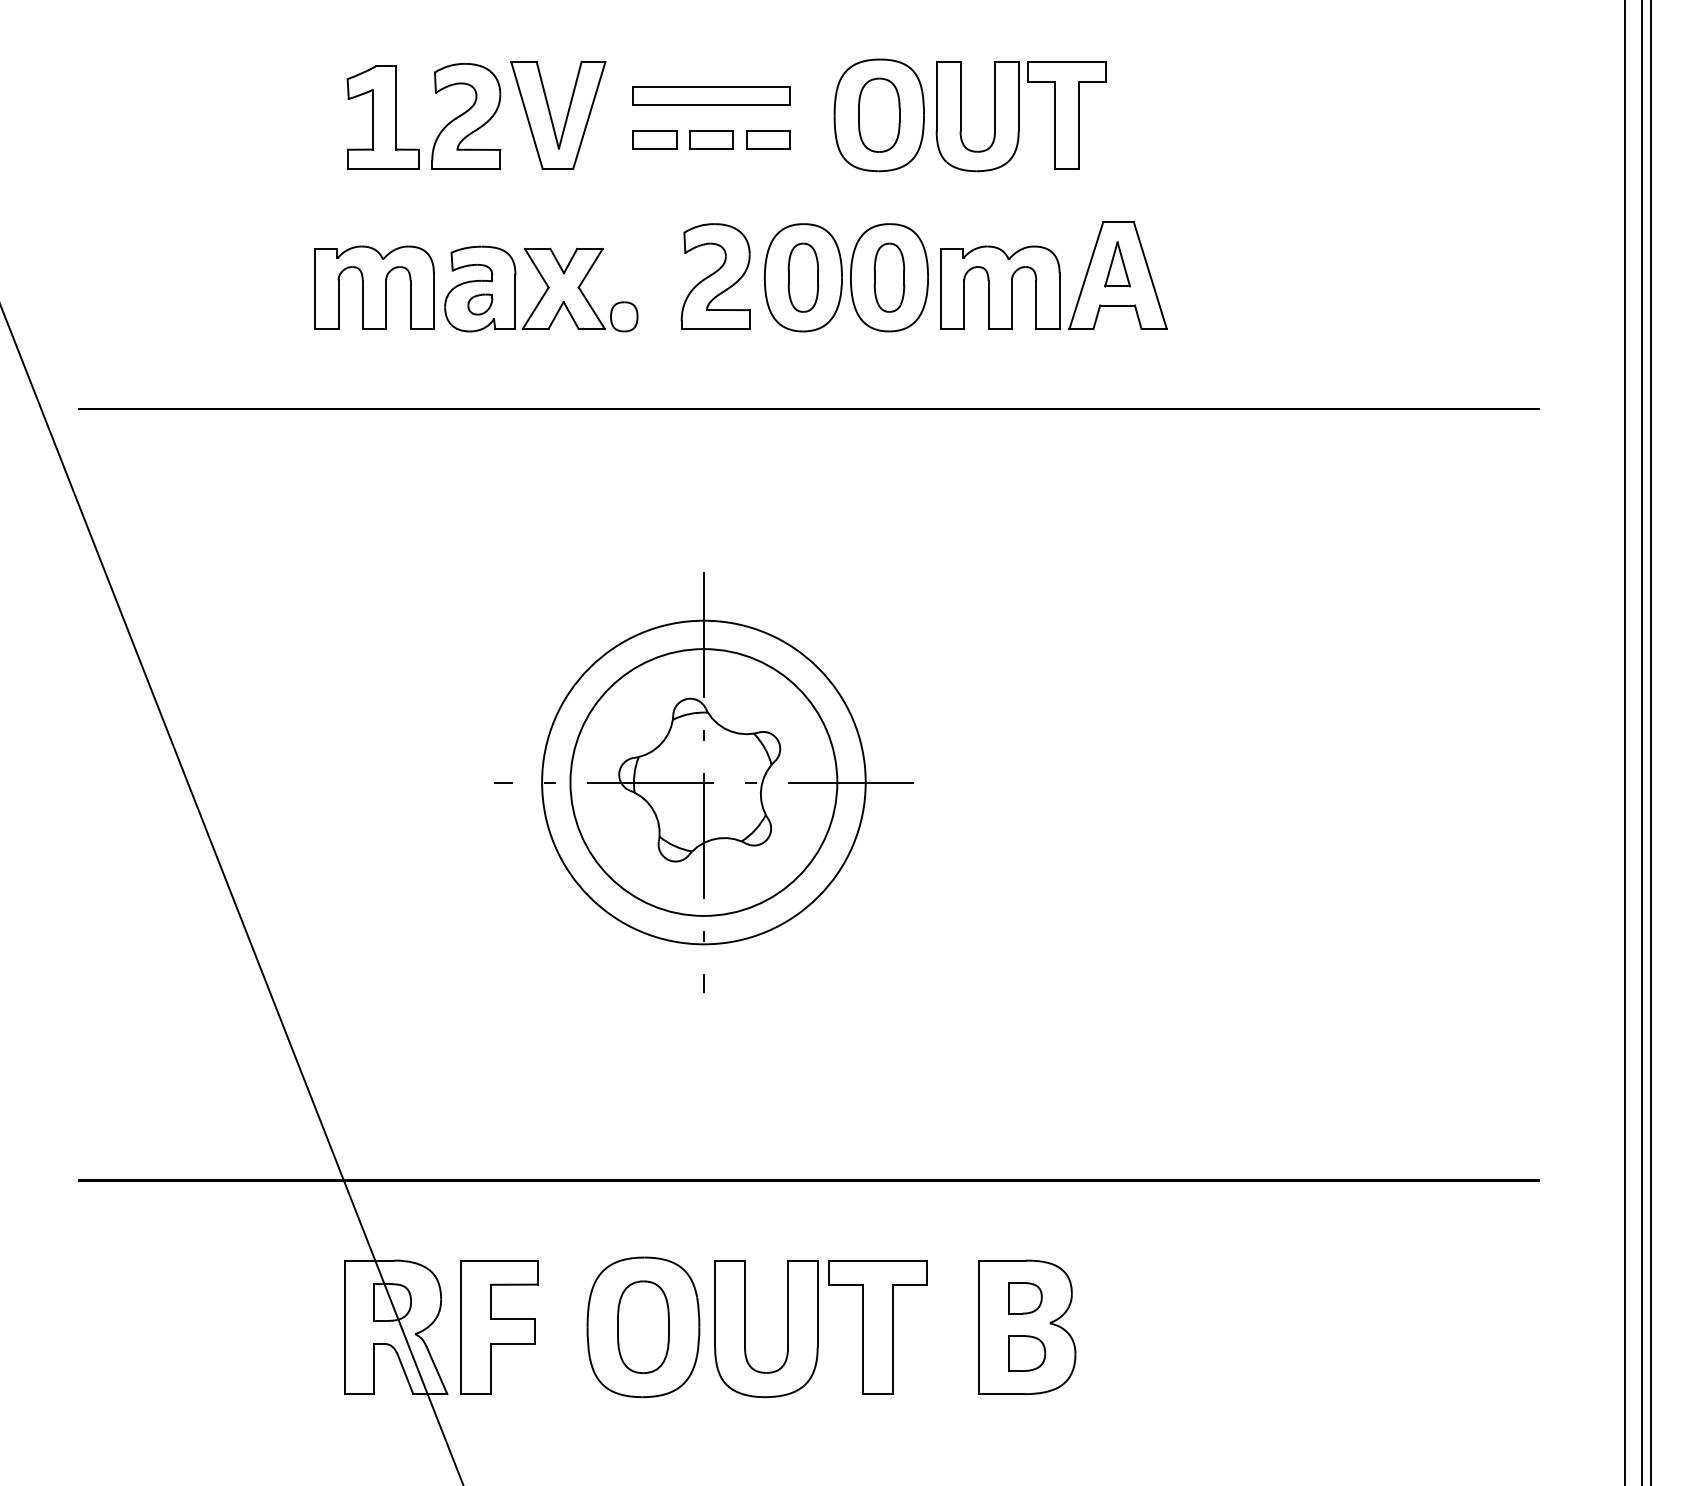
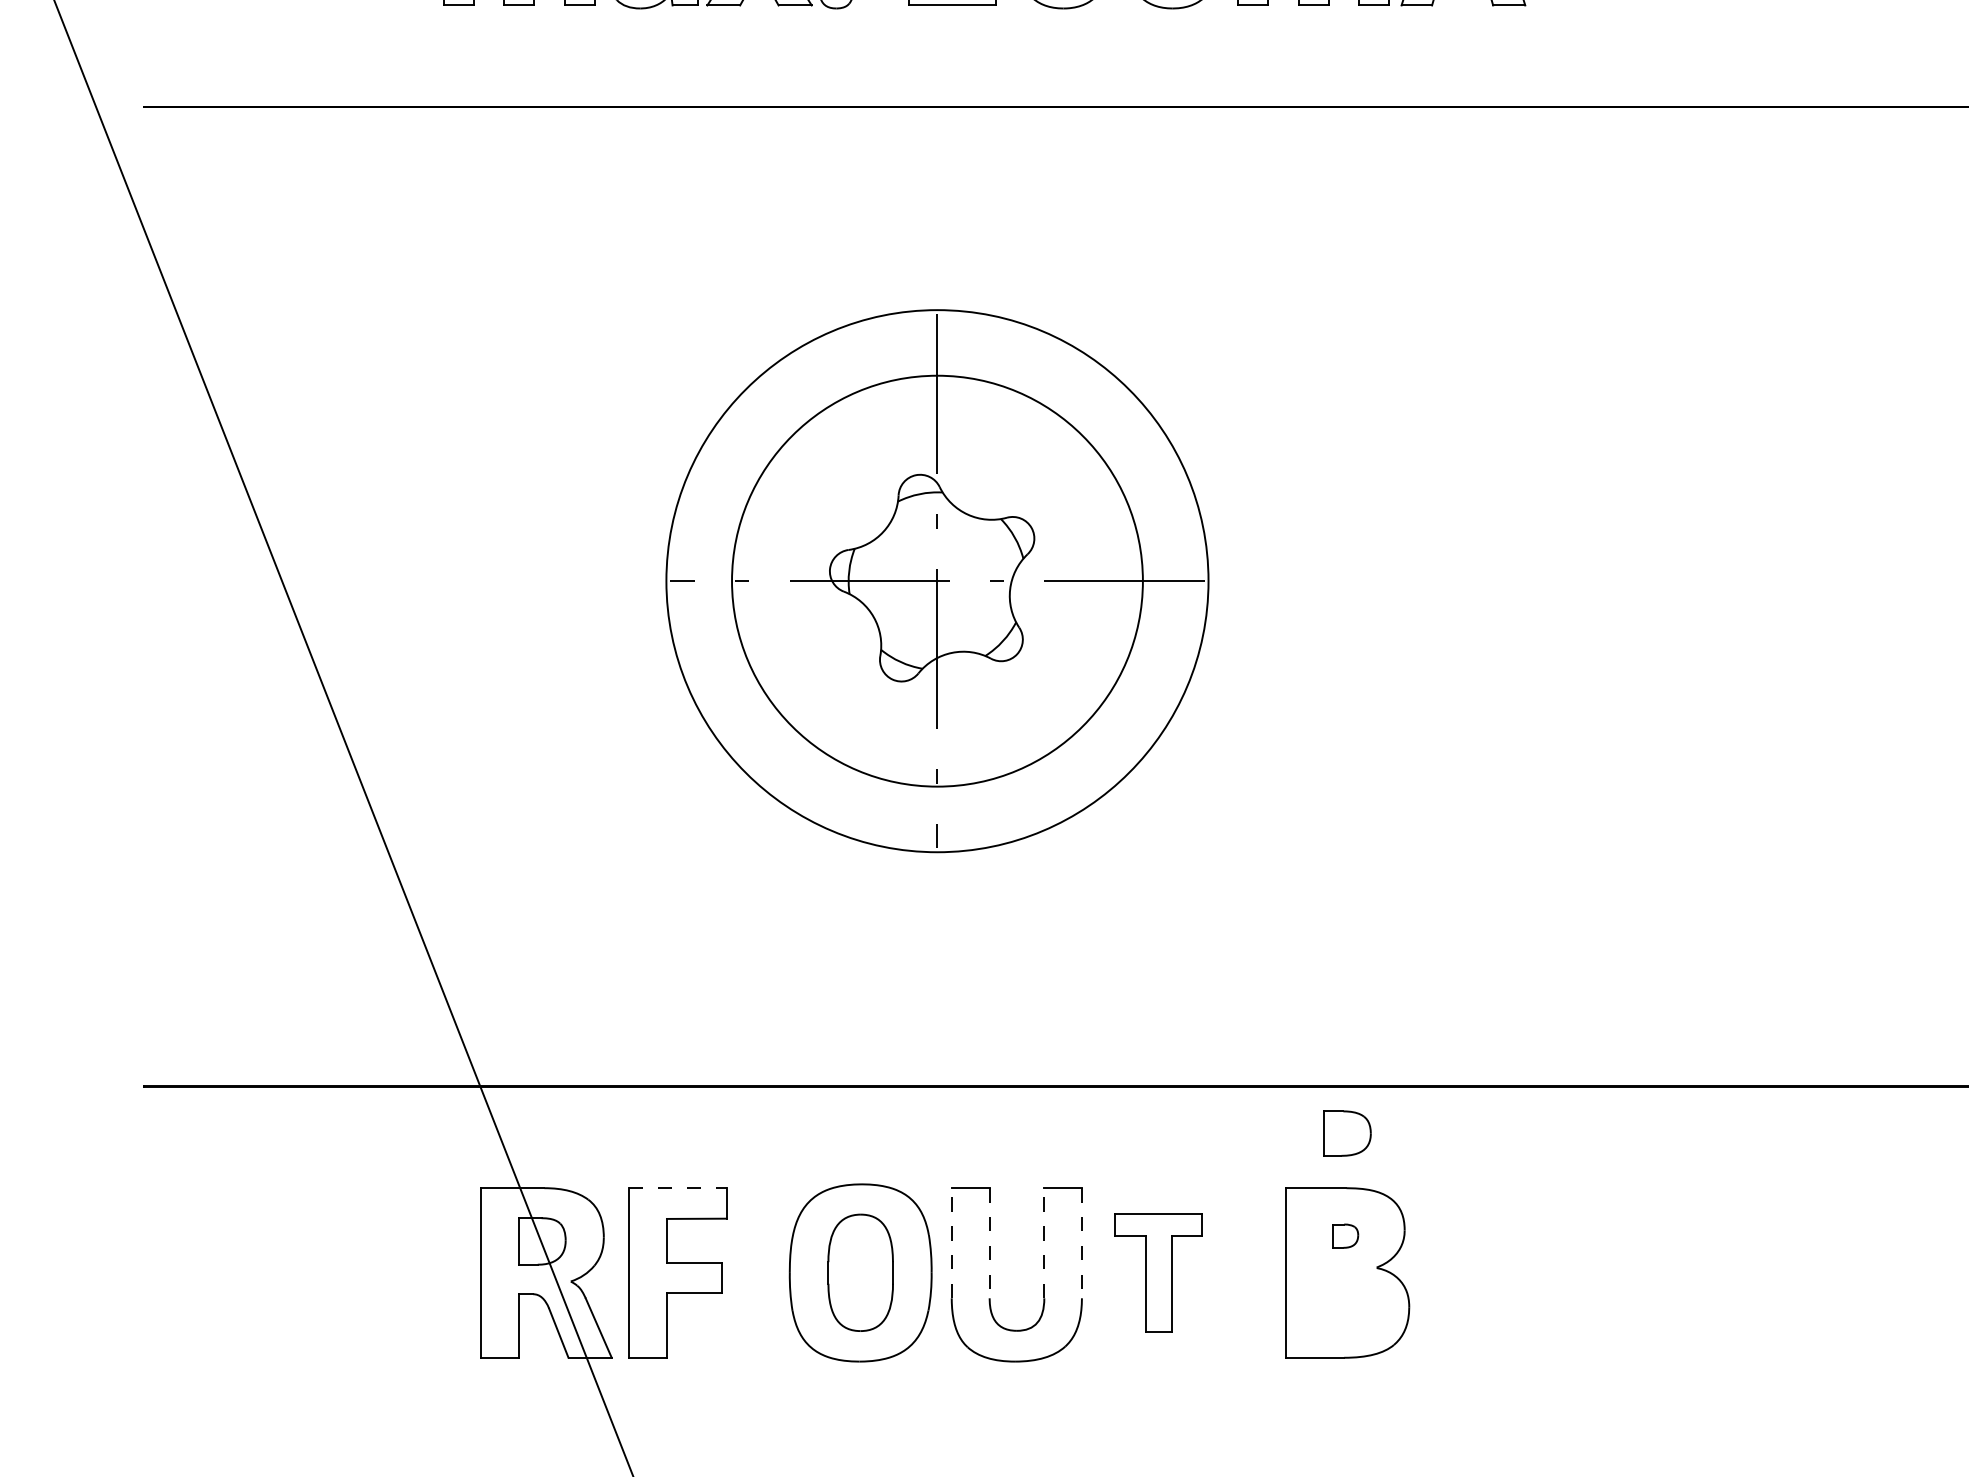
circle: (703, 782) -> (936, 581), size x1.6
line: (499, 1260) -> (677, 1188), solid -> dashed
part: (1025, 1298) -> (1345, 1236), size x0.6
line: (715, 1303) -> (952, 1242), solid -> dashed
line: (788, 1303) -> (1044, 1242), solid -> dashed
line: (745, 1304) -> (990, 1243), solid -> dashed
line: (817, 1304) -> (1081, 1243), solid -> dashed
part: (877, 1327) -> (1157, 1273), size x0.7
part: (1027, 1353) -> (1348, 1133), moved

